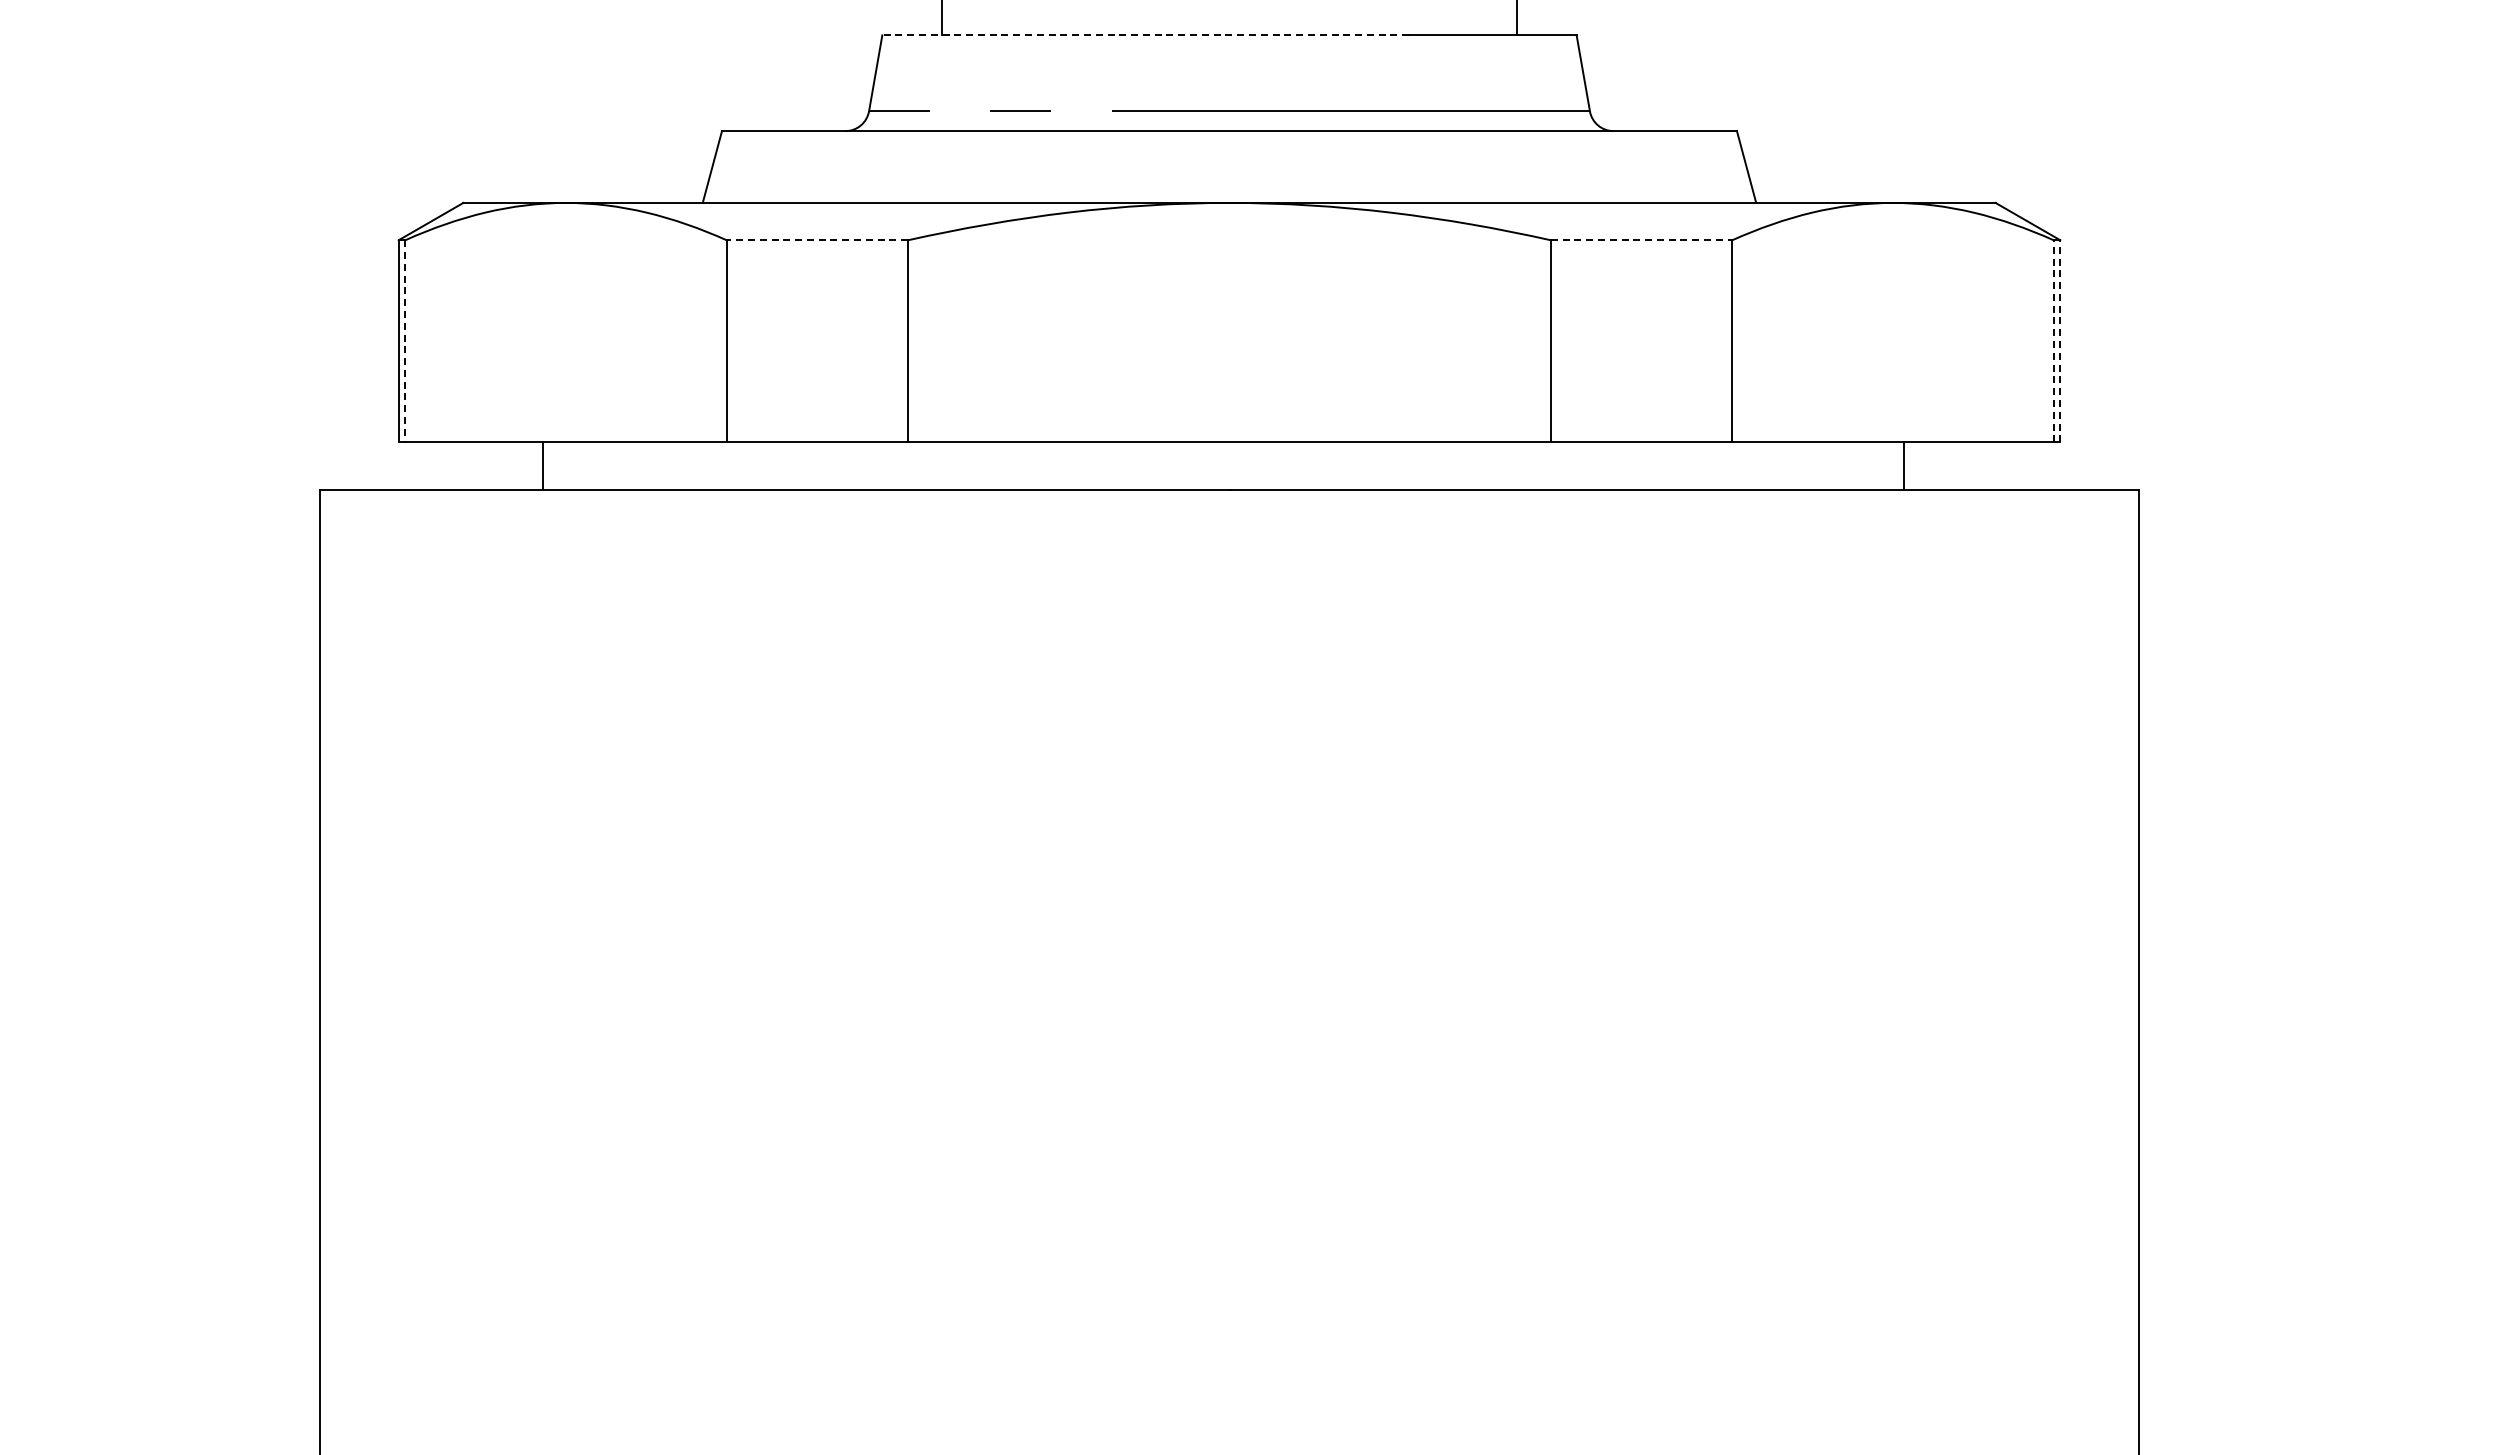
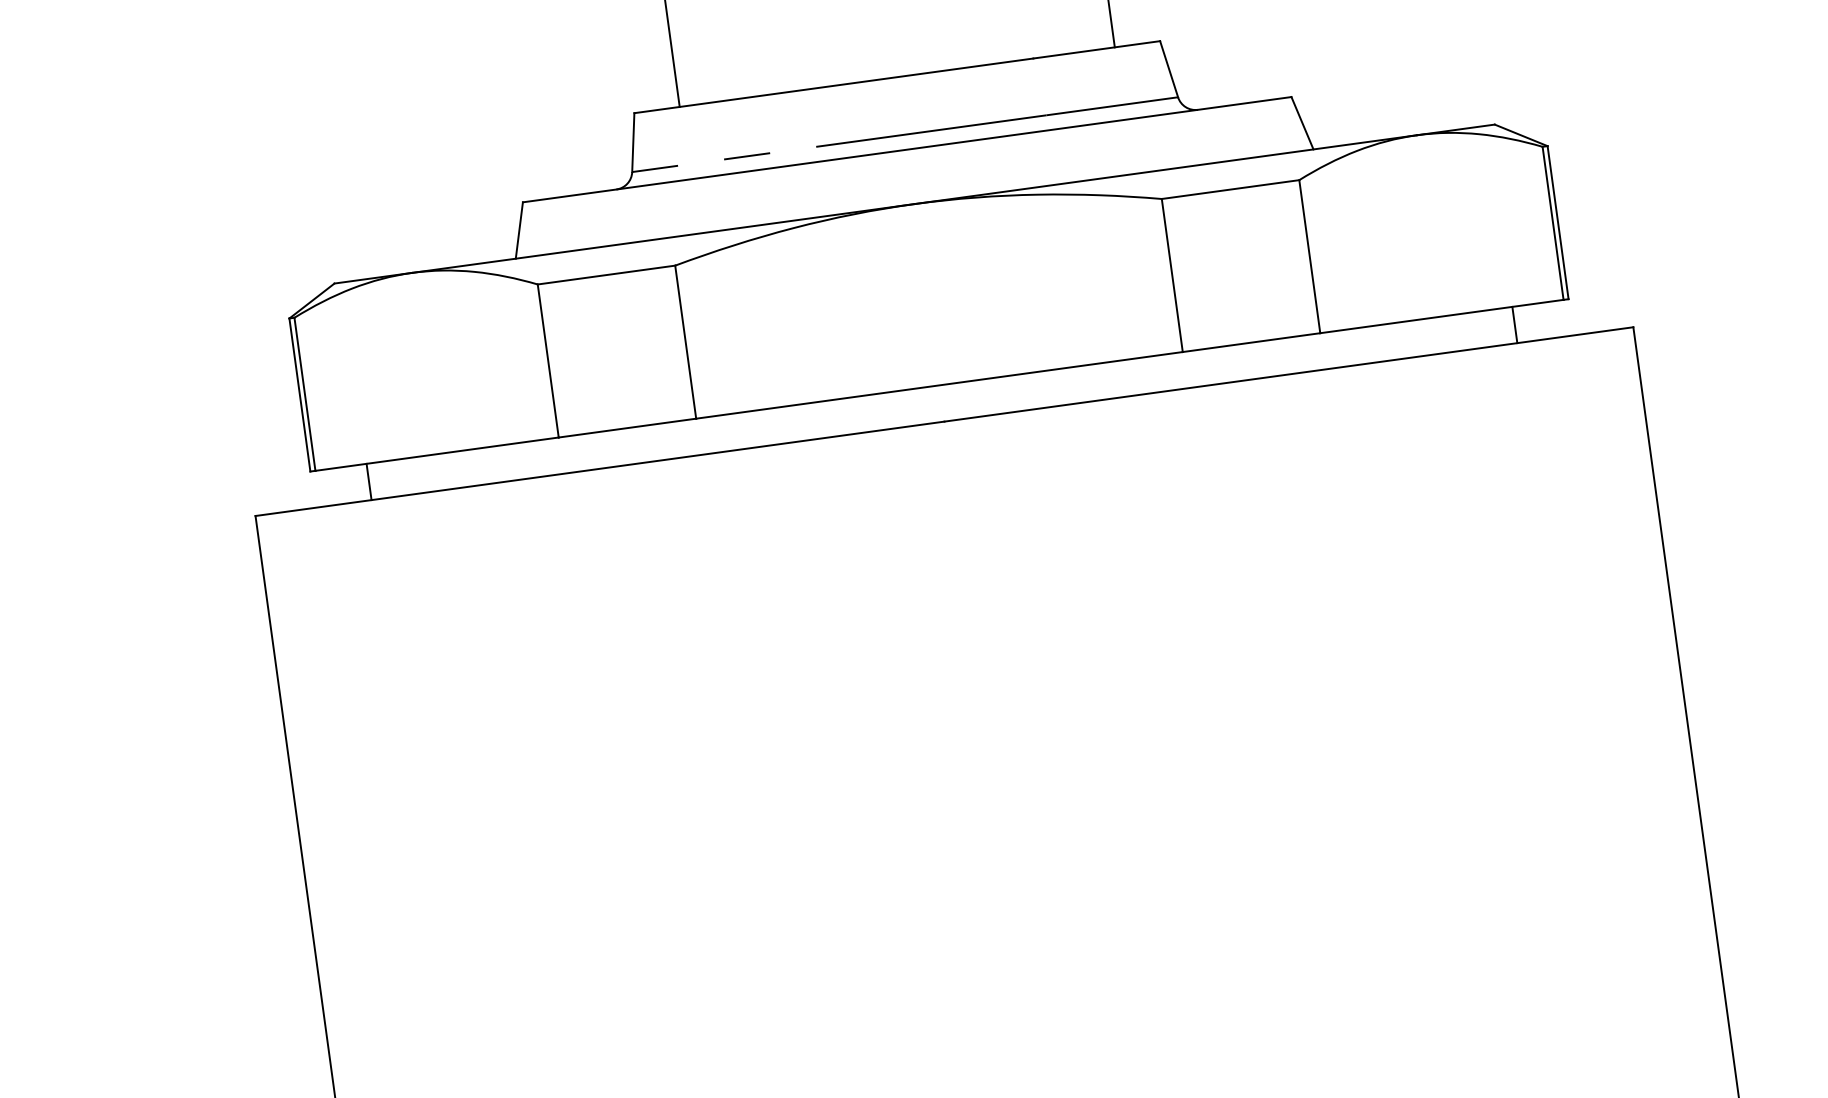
line: (1145, 35) -> (833, 85), dashed -> solid
line: (817, 240) -> (606, 275), dashed -> solid
line: (1641, 240) -> (1230, 189), dashed -> solid
line: (2053, 340) -> (1552, 222), dashed -> solid
line: (2060, 340) -> (1558, 222), dashed -> solid
line: (405, 341) -> (305, 394), dashed -> solid
line: (542, 466) -> (368, 482), moved
line: (1904, 466) -> (1515, 325), moved

